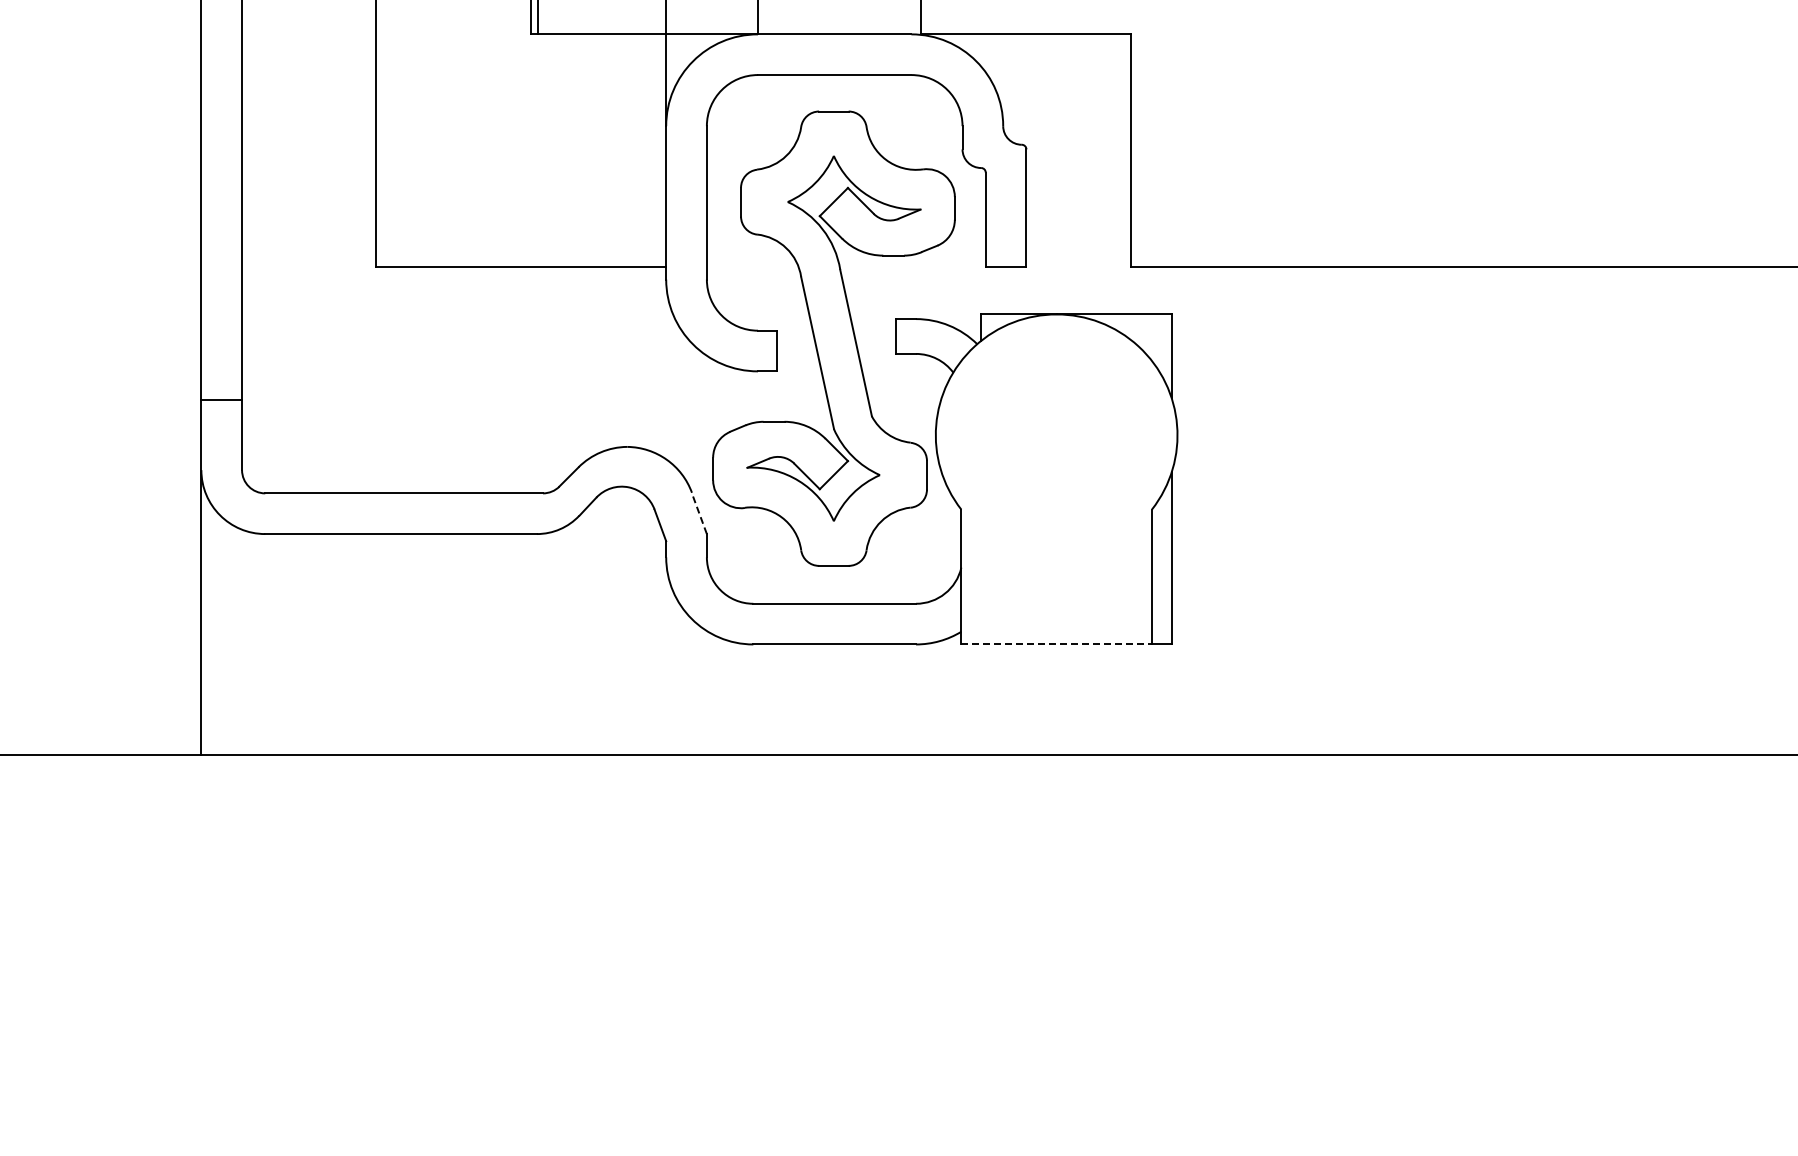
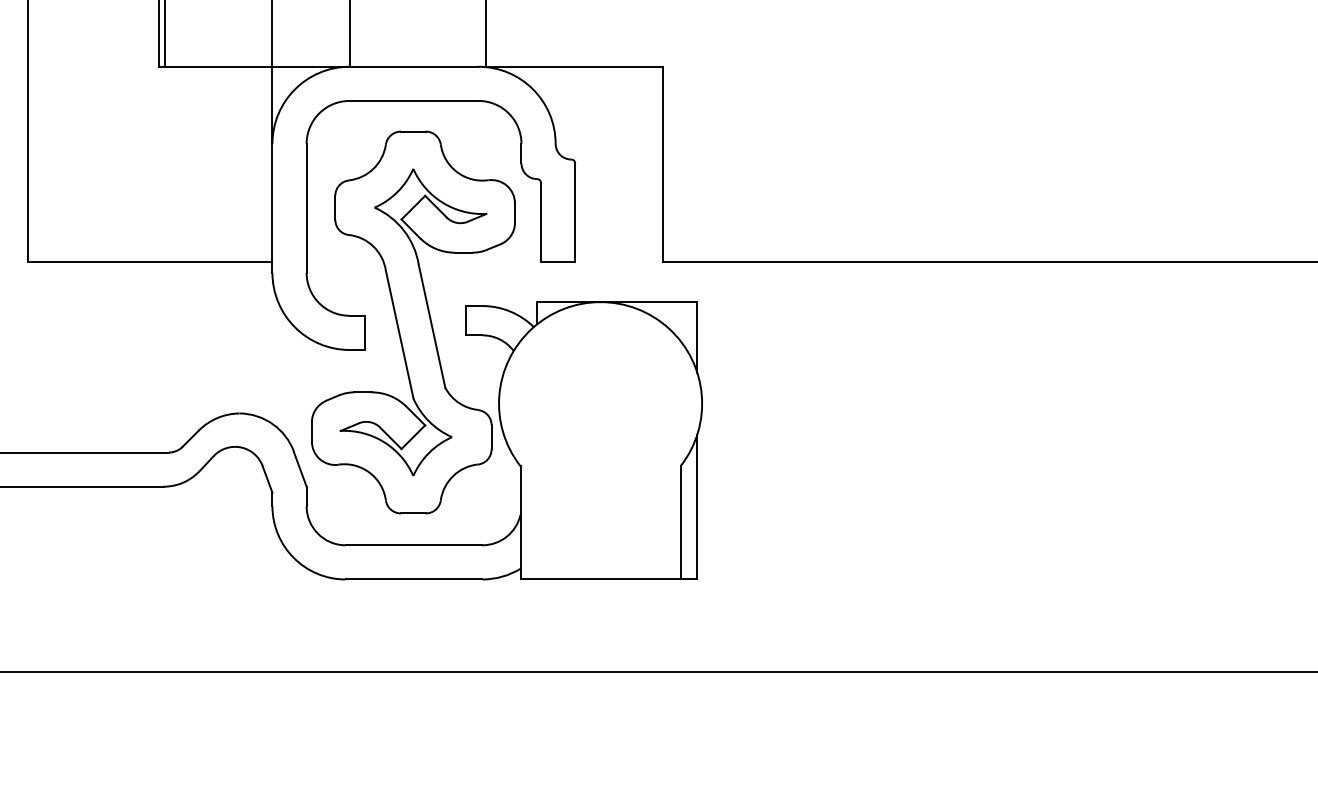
line: (699, 513) -> (300, 469), dashed -> solid
line: (1057, 644) -> (601, 579), dashed -> solid

